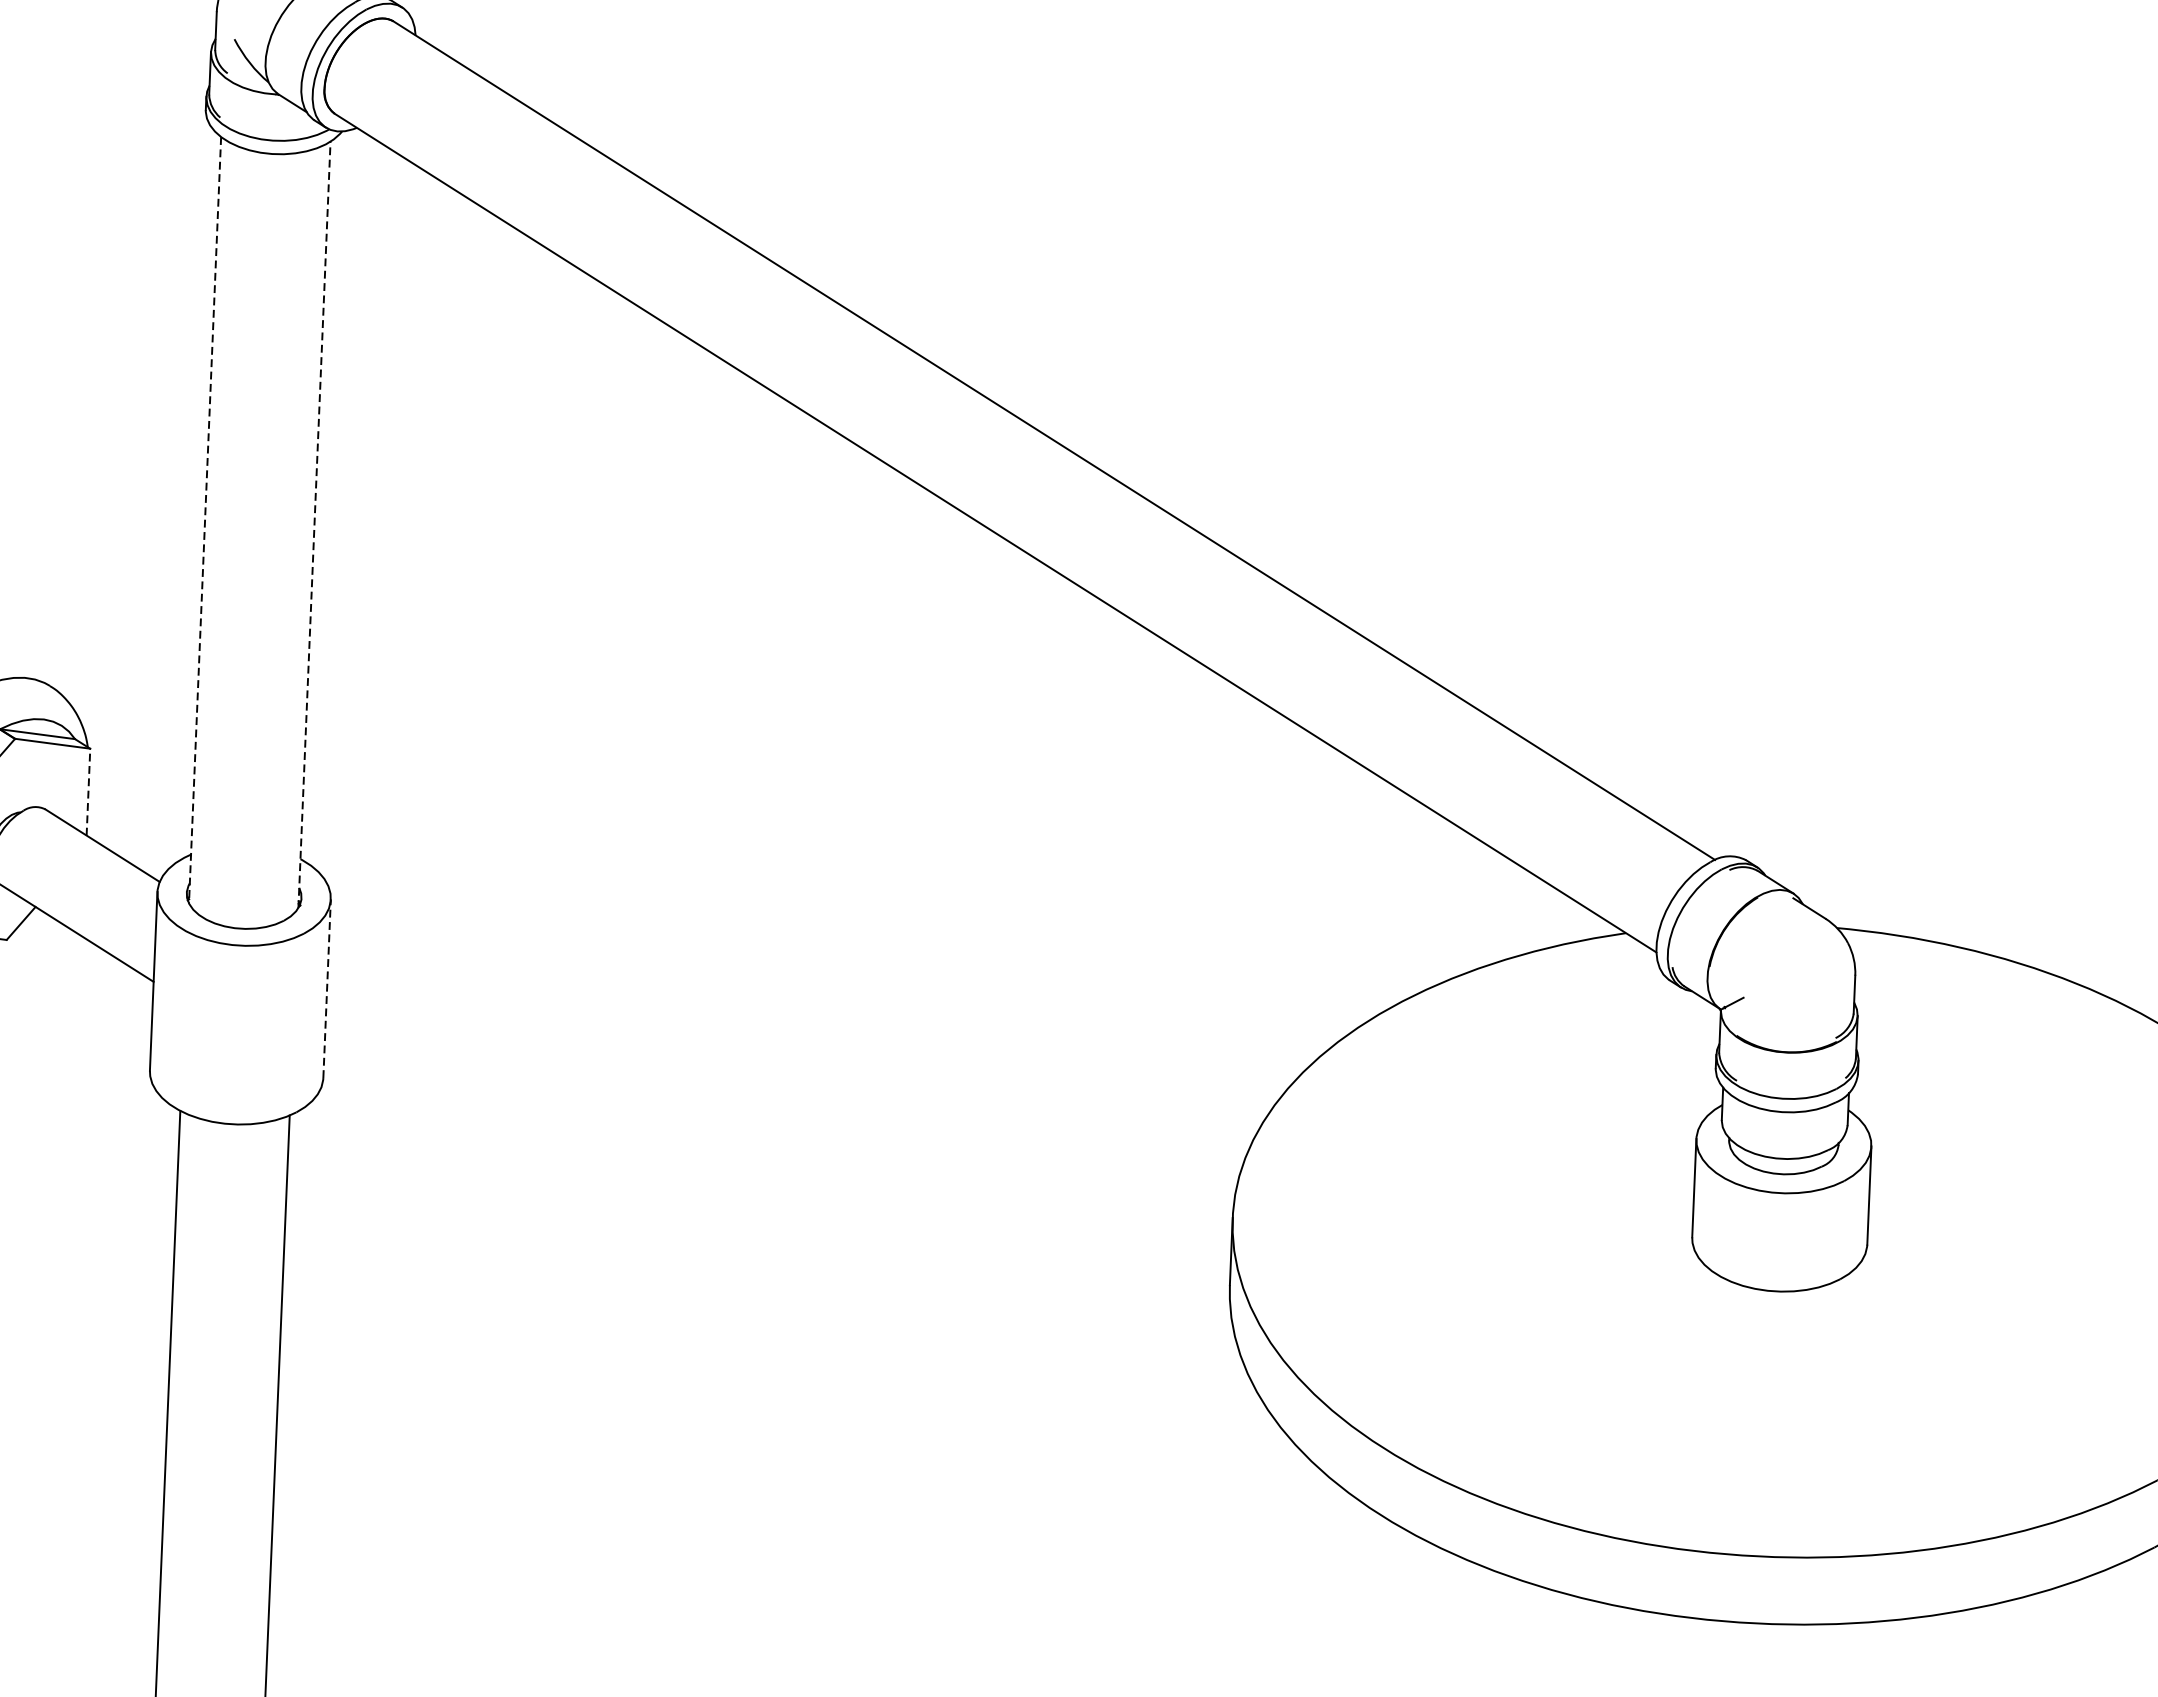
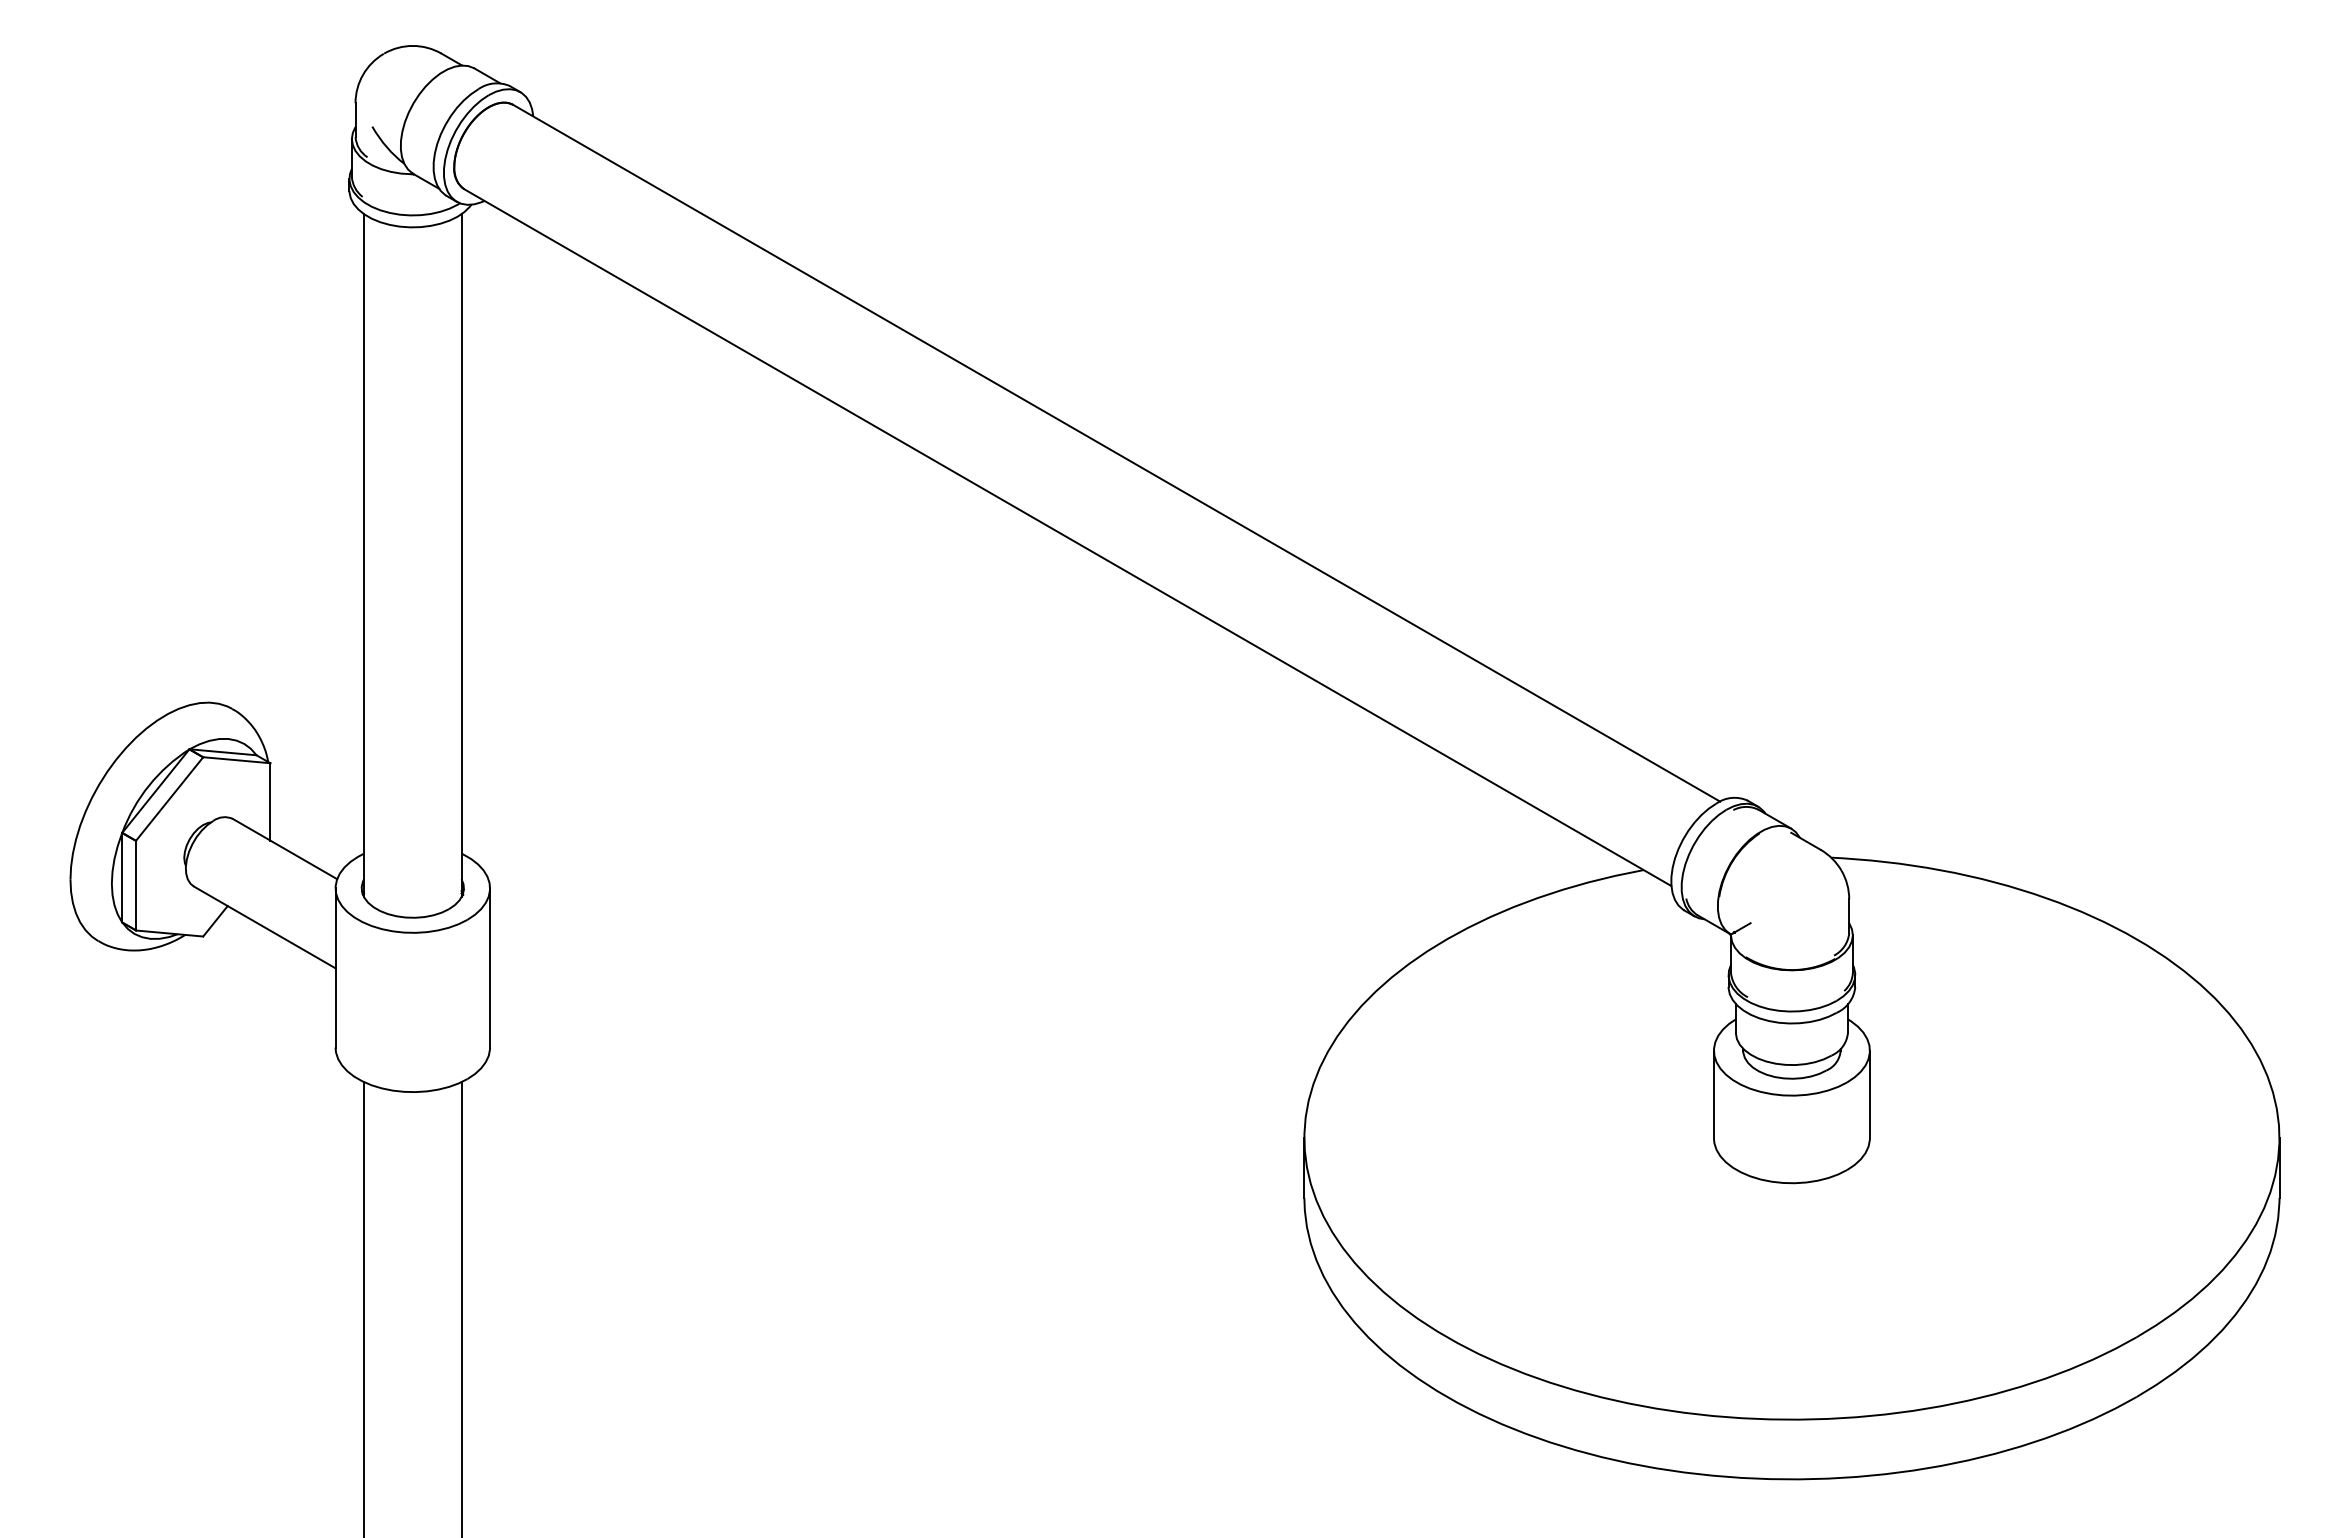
line: (205, 520) -> (364, 555), dashed -> solid
line: (314, 524) -> (461, 555), dashed -> solid
line: (88, 792) -> (270, 802), dashed -> solid
line: (327, 988) -> (490, 967), dashed -> solid

